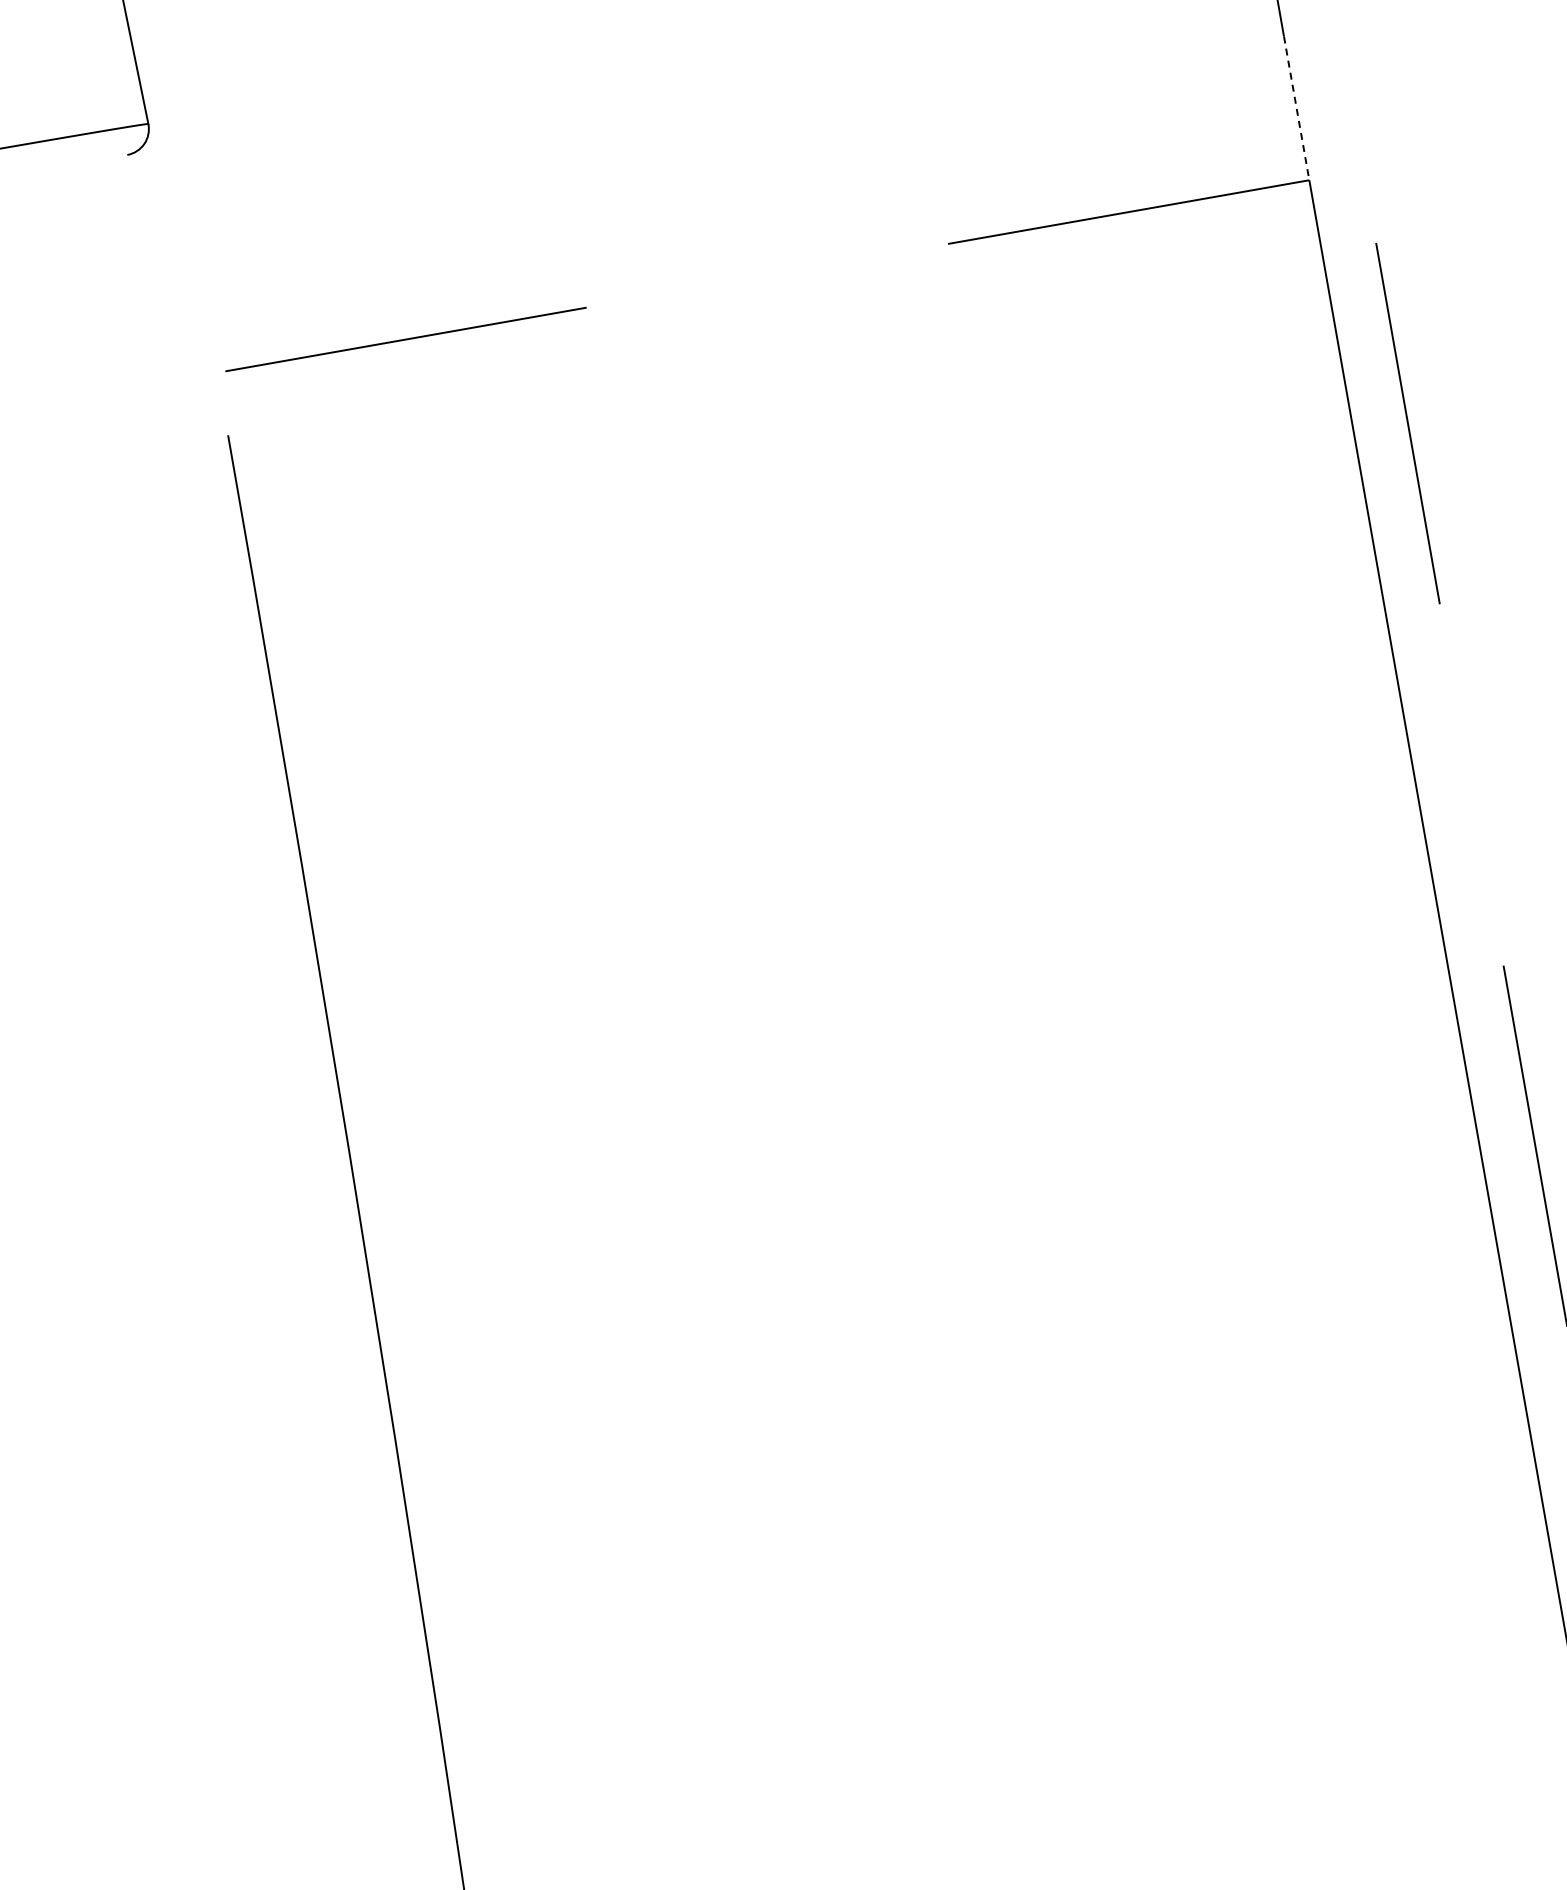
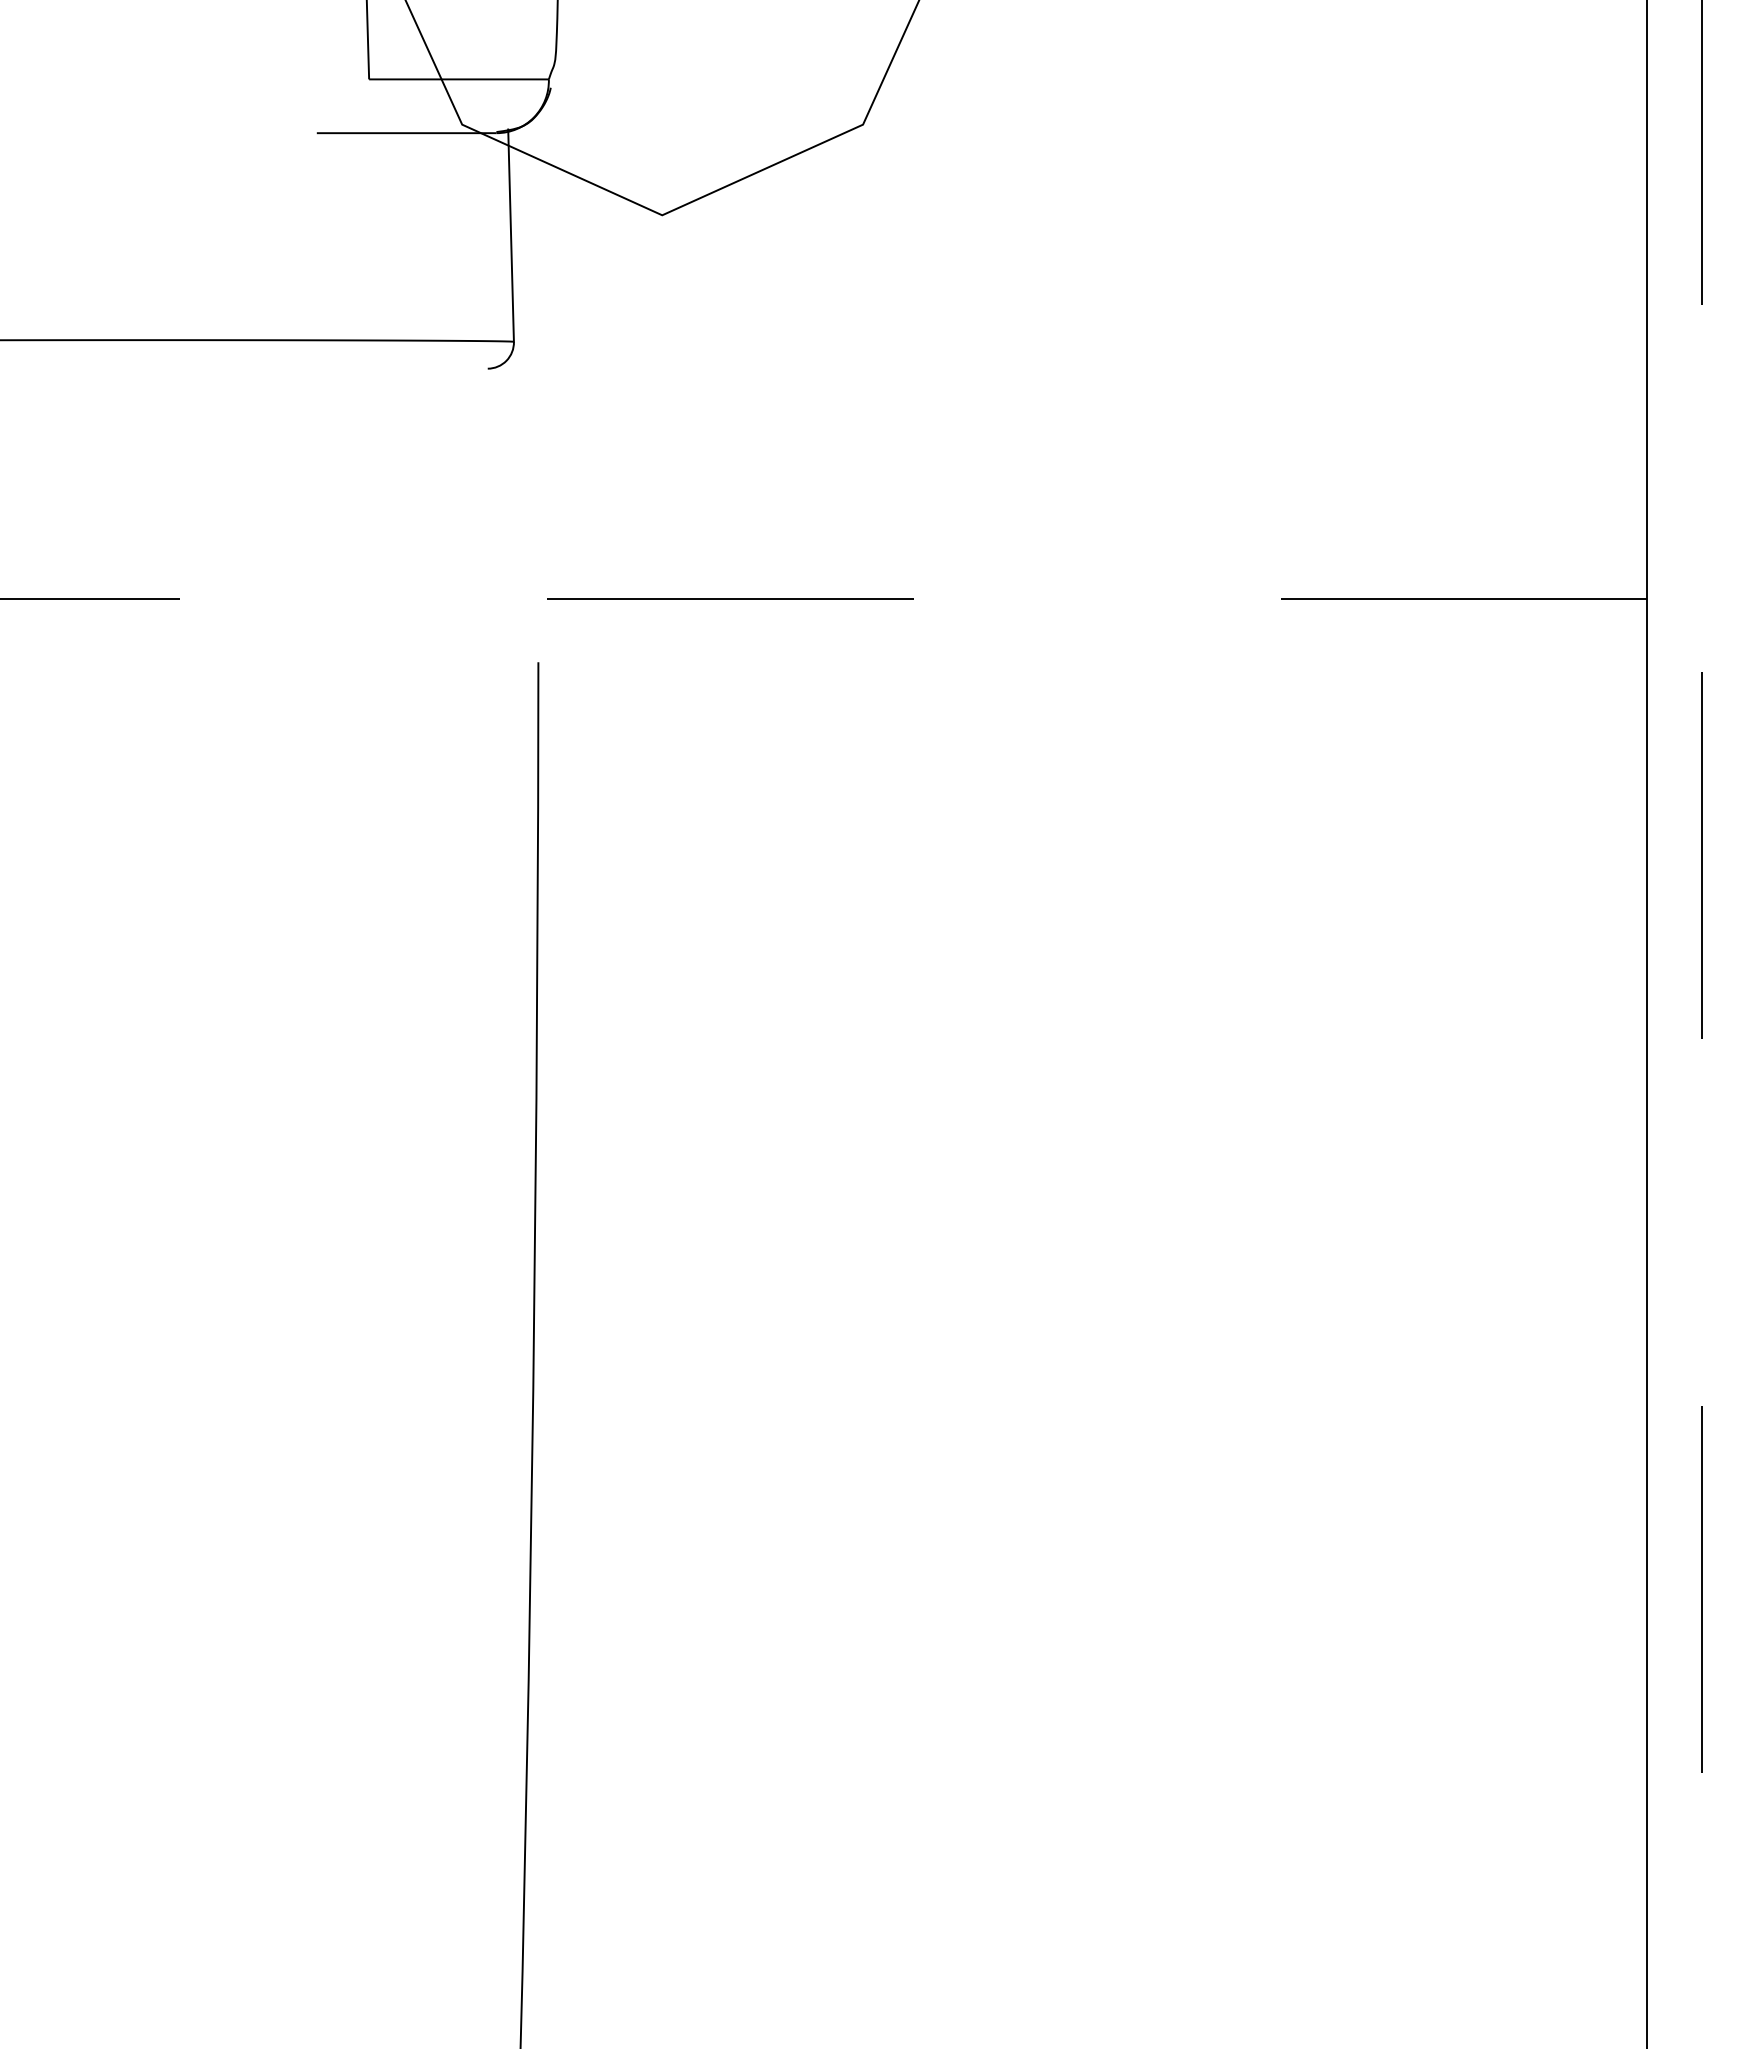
line: (1296, 108) -> (1647, 525), dashed -> solid

